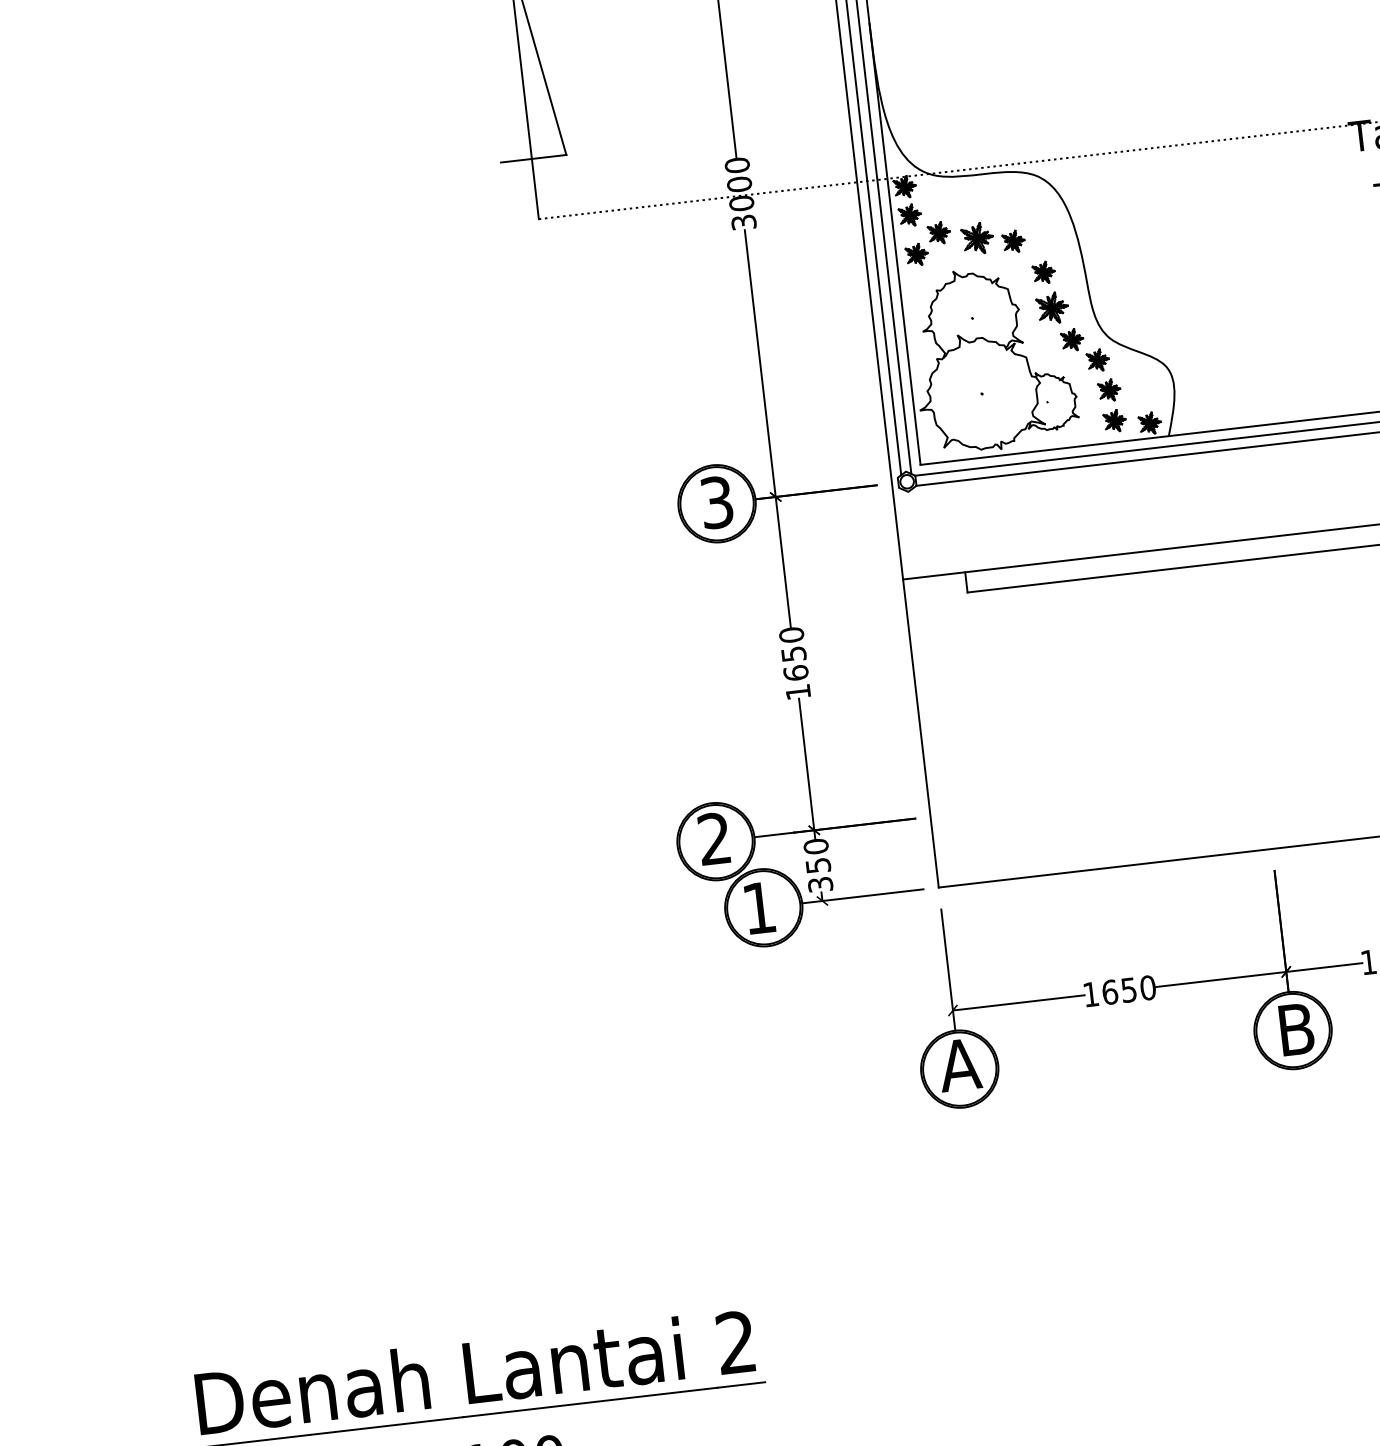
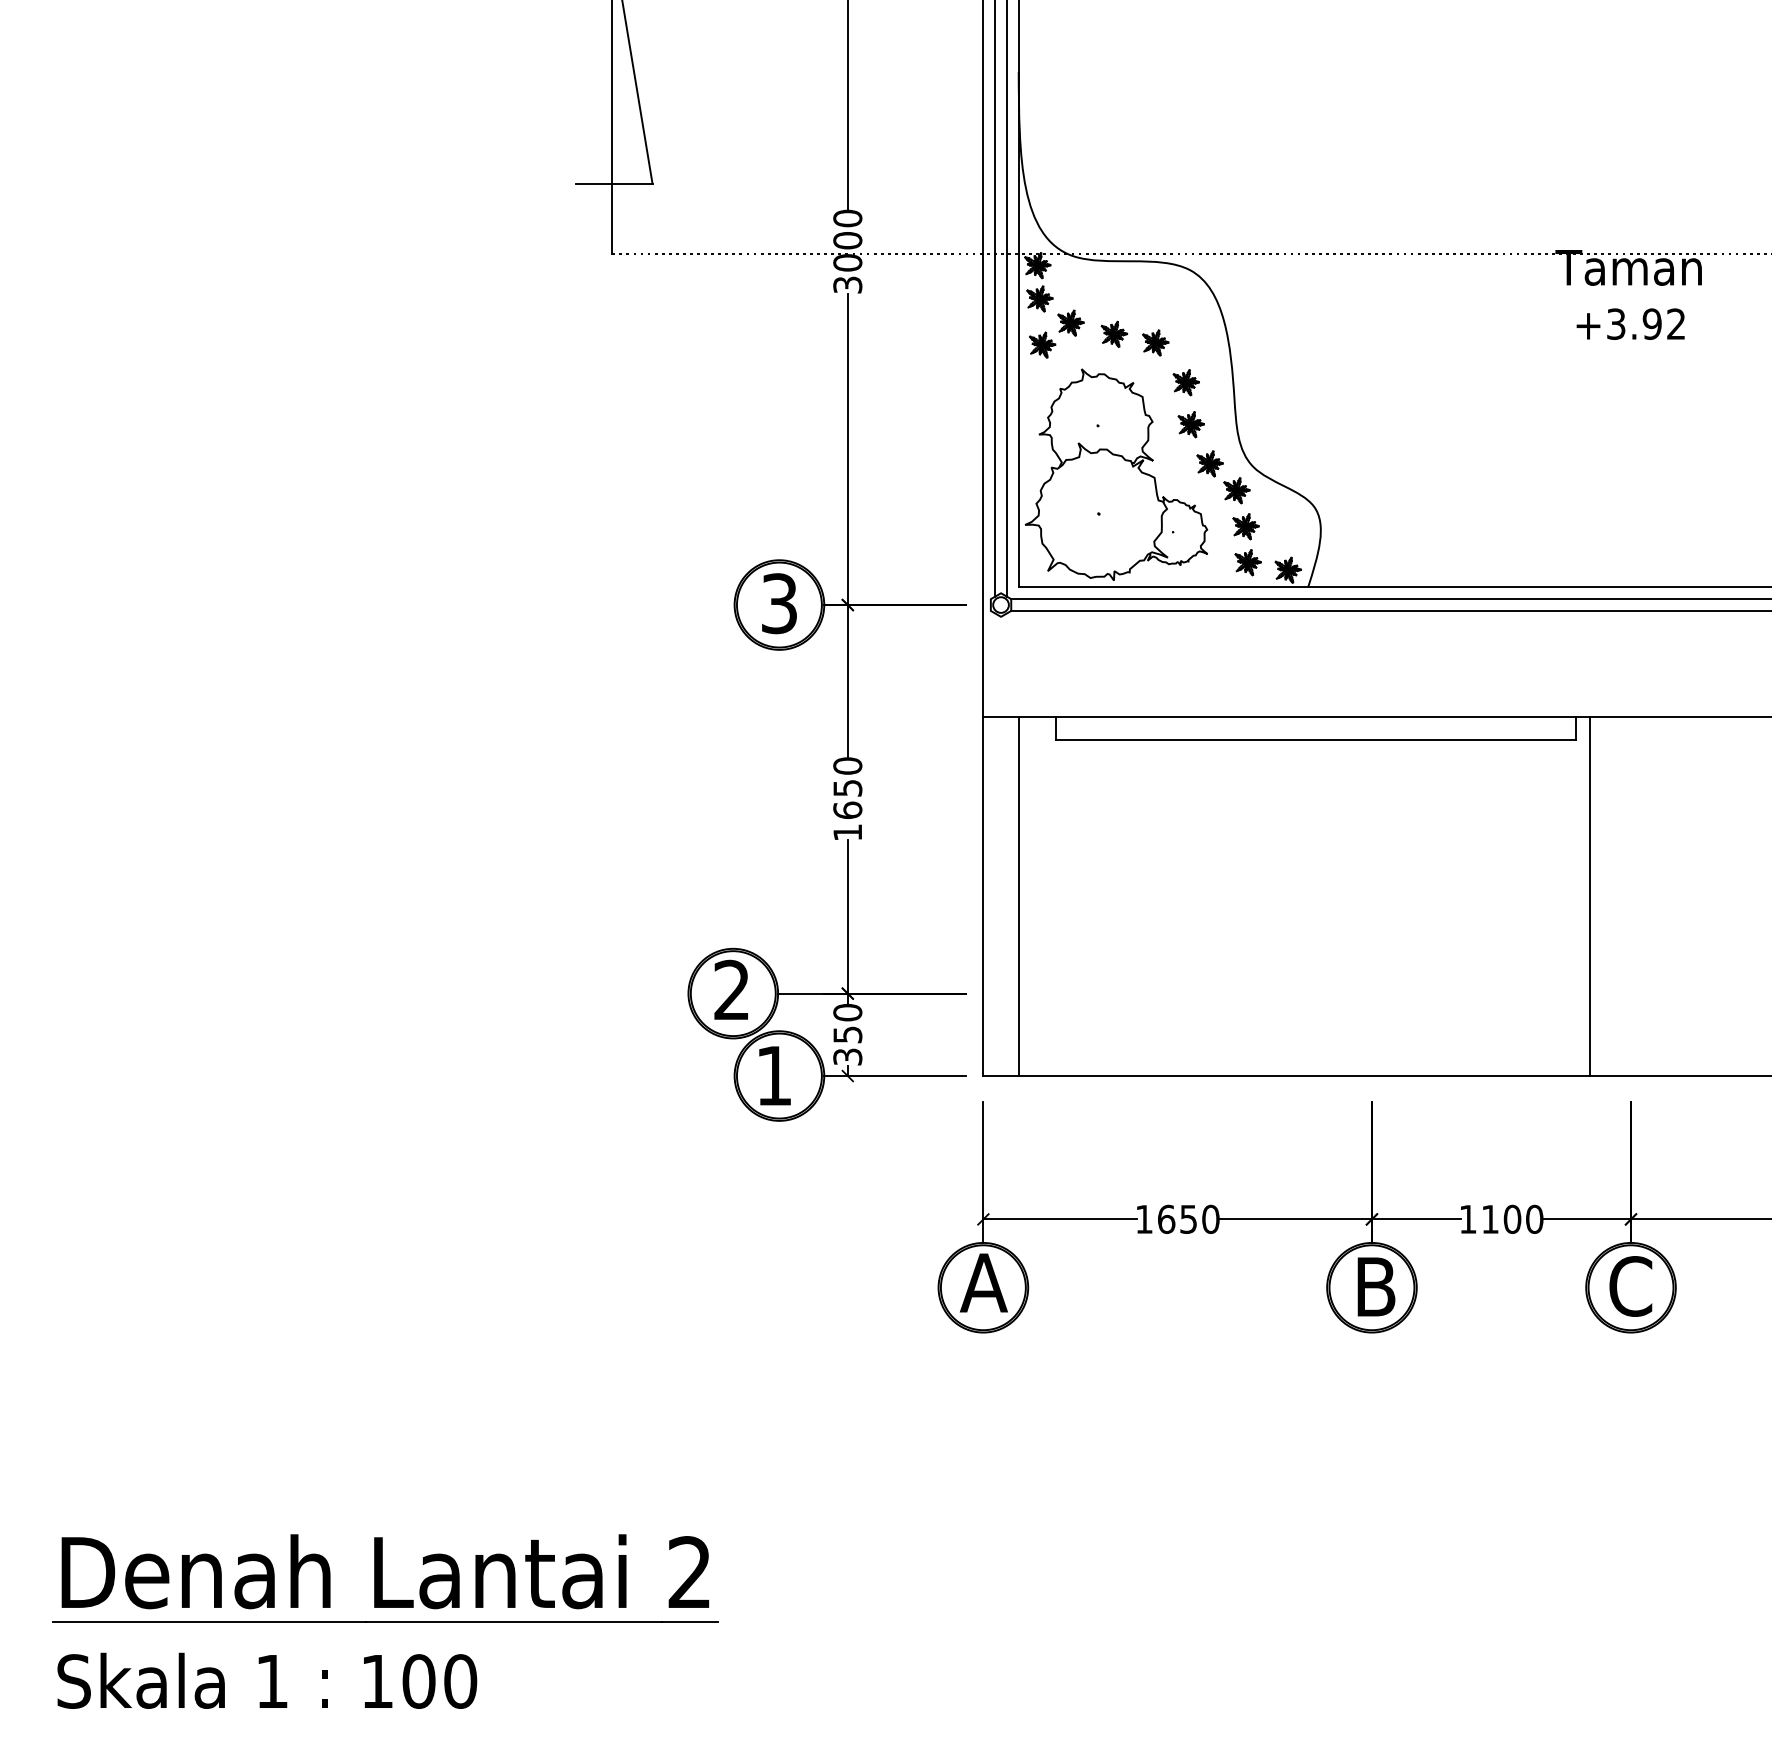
part: (977, 237) -> (1114, 333), size x0.71
part: (1051, 308) -> (1190, 424), size x0.71
line: (951, 730) -> (1018, 896), added

